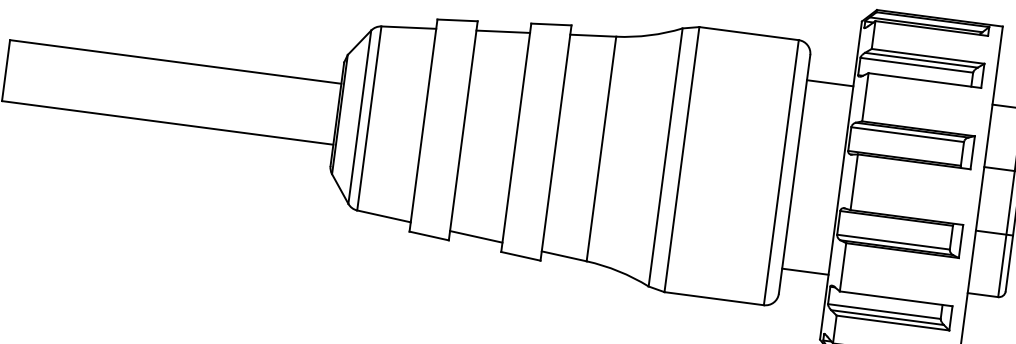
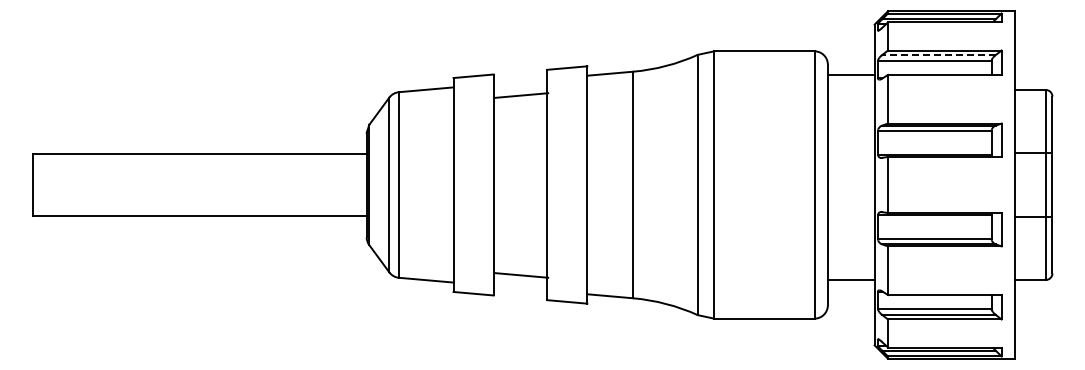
line: (503, 31) -> (521, 95), moved
line: (921, 60) -> (938, 55), solid -> dashed
line: (829, 82) -> (850, 74), moved
line: (476, 236) -> (521, 275), moved

